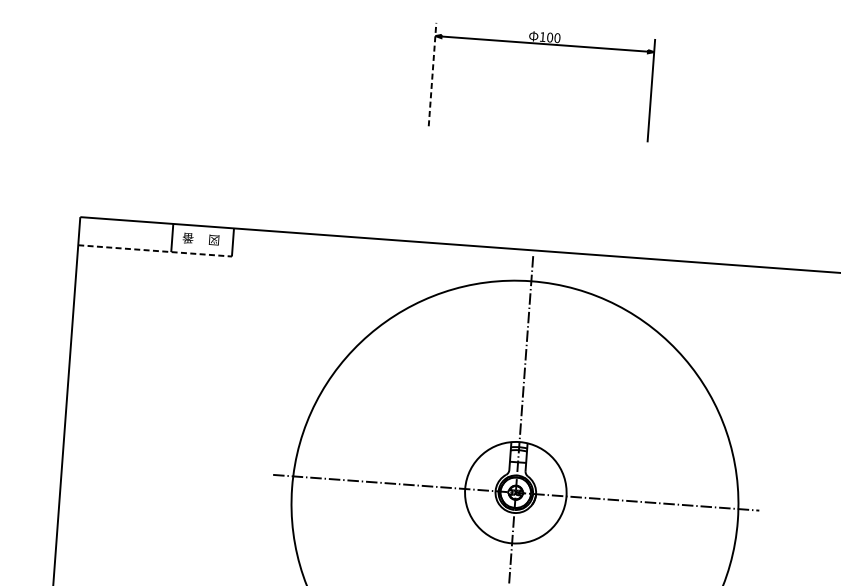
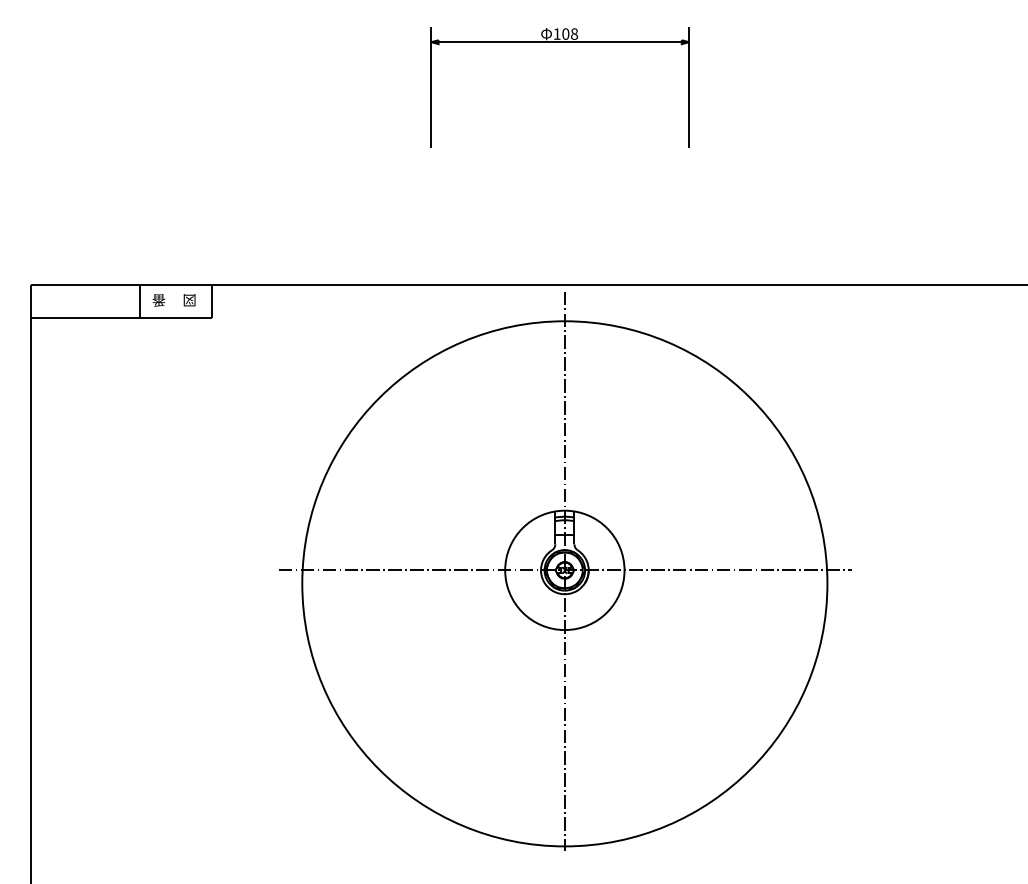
text: (557, 37) -> (574, 33), 100 -> 108
line: (432, 74) -> (431, 87), dashed -> solid
line: (155, 251) -> (121, 318), dashed -> solid

